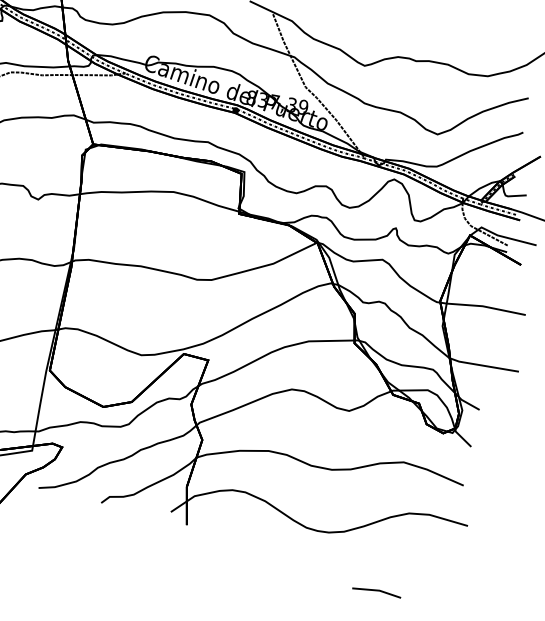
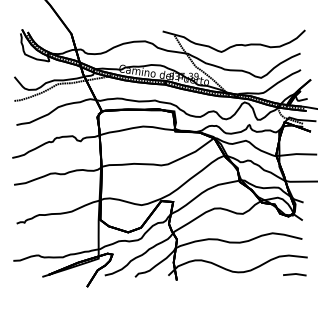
line: (376, 591) -> (294, 274), moved

